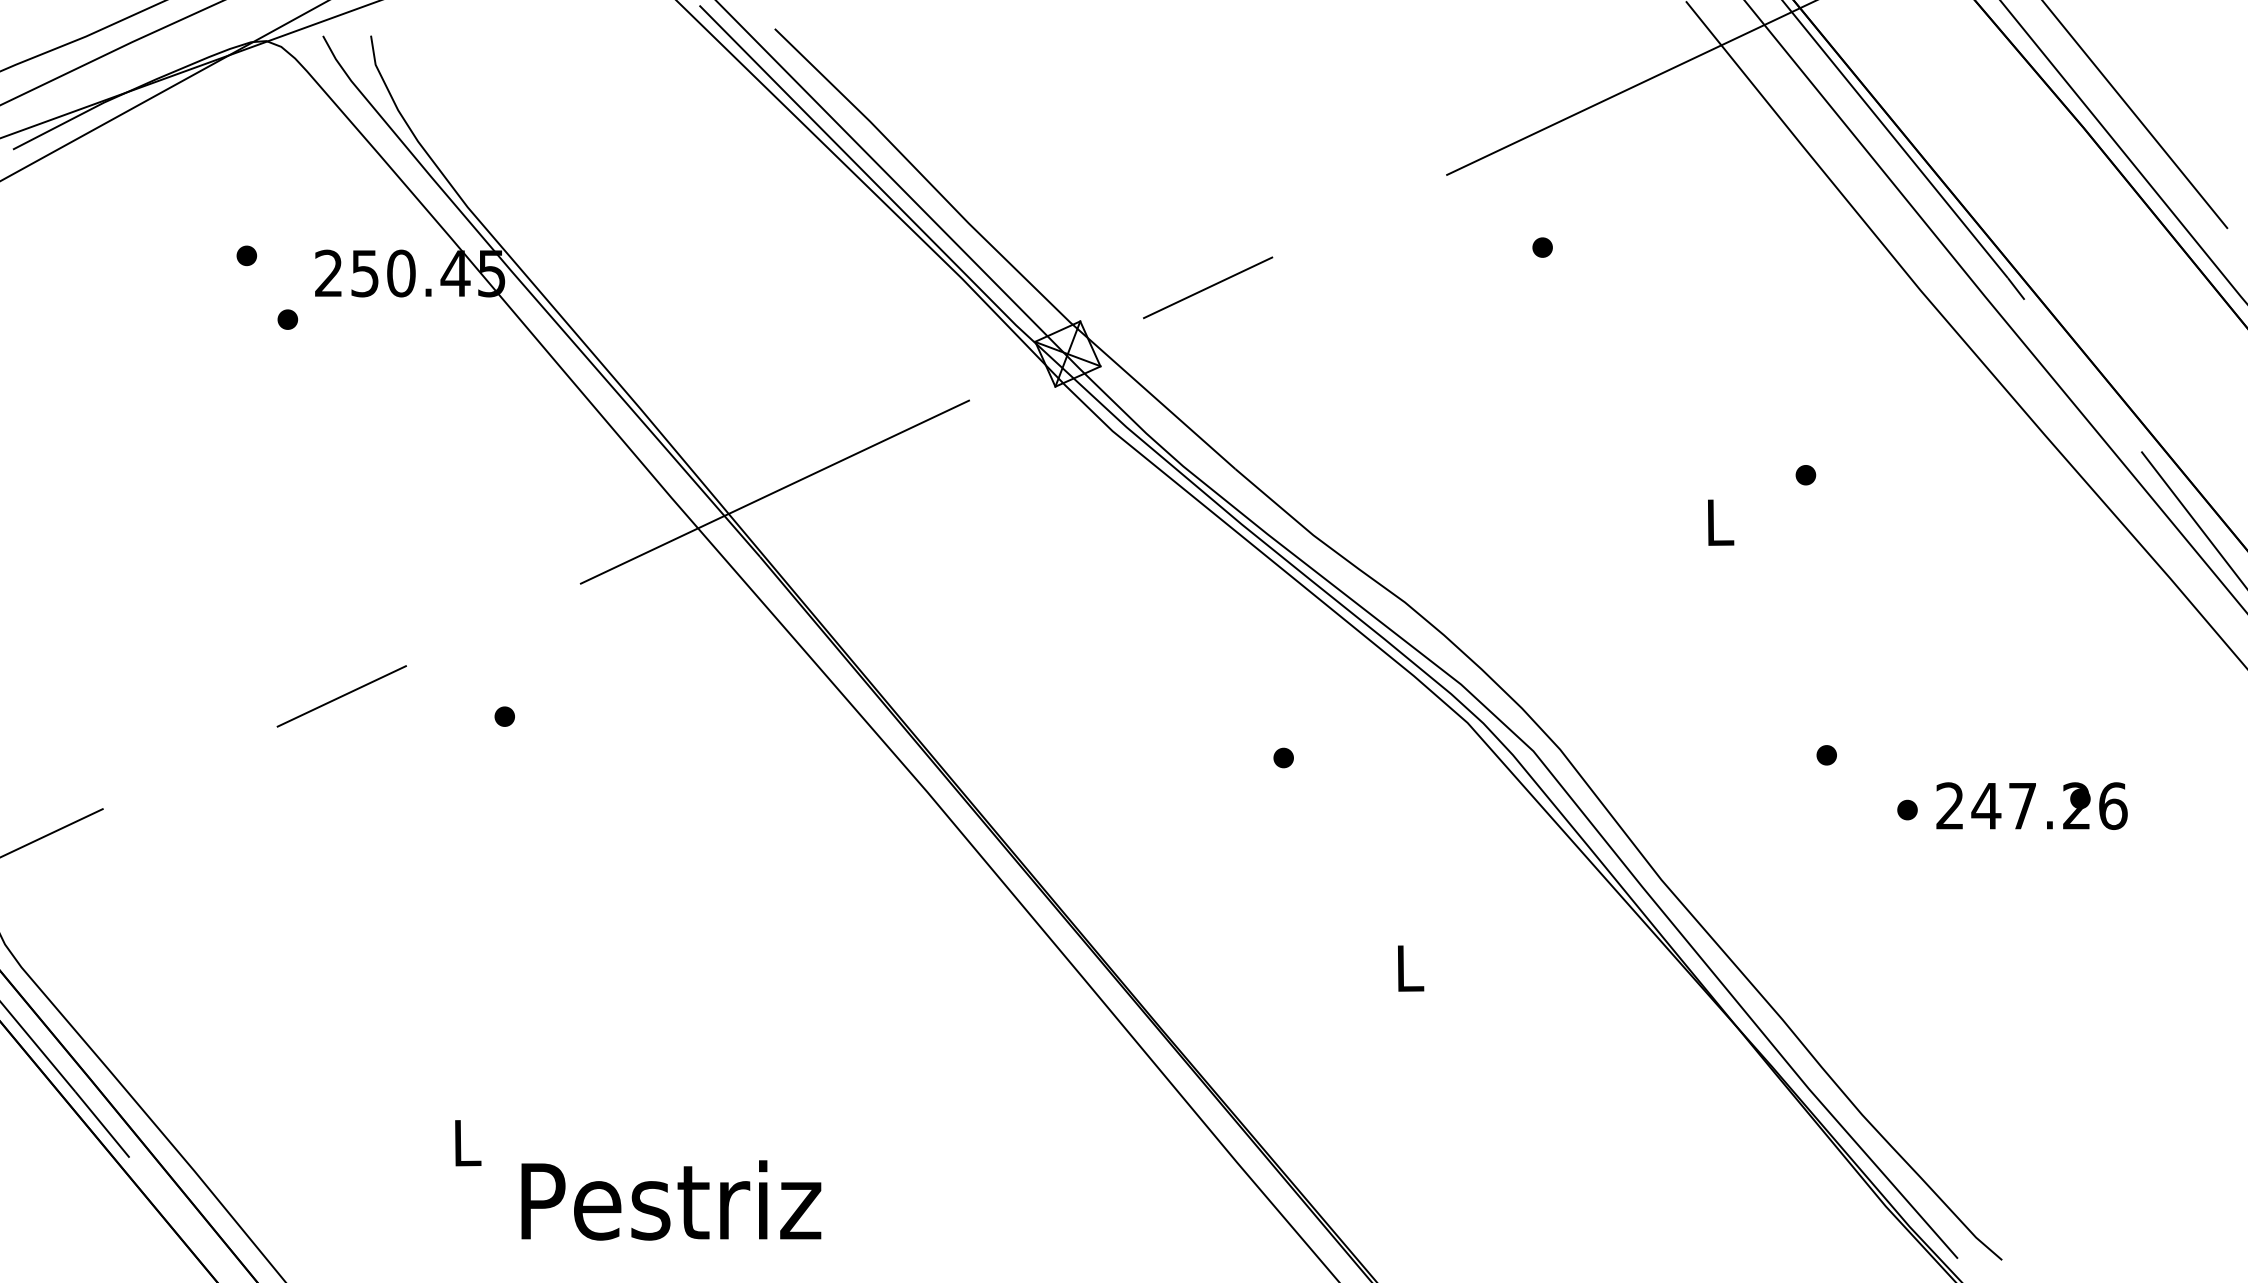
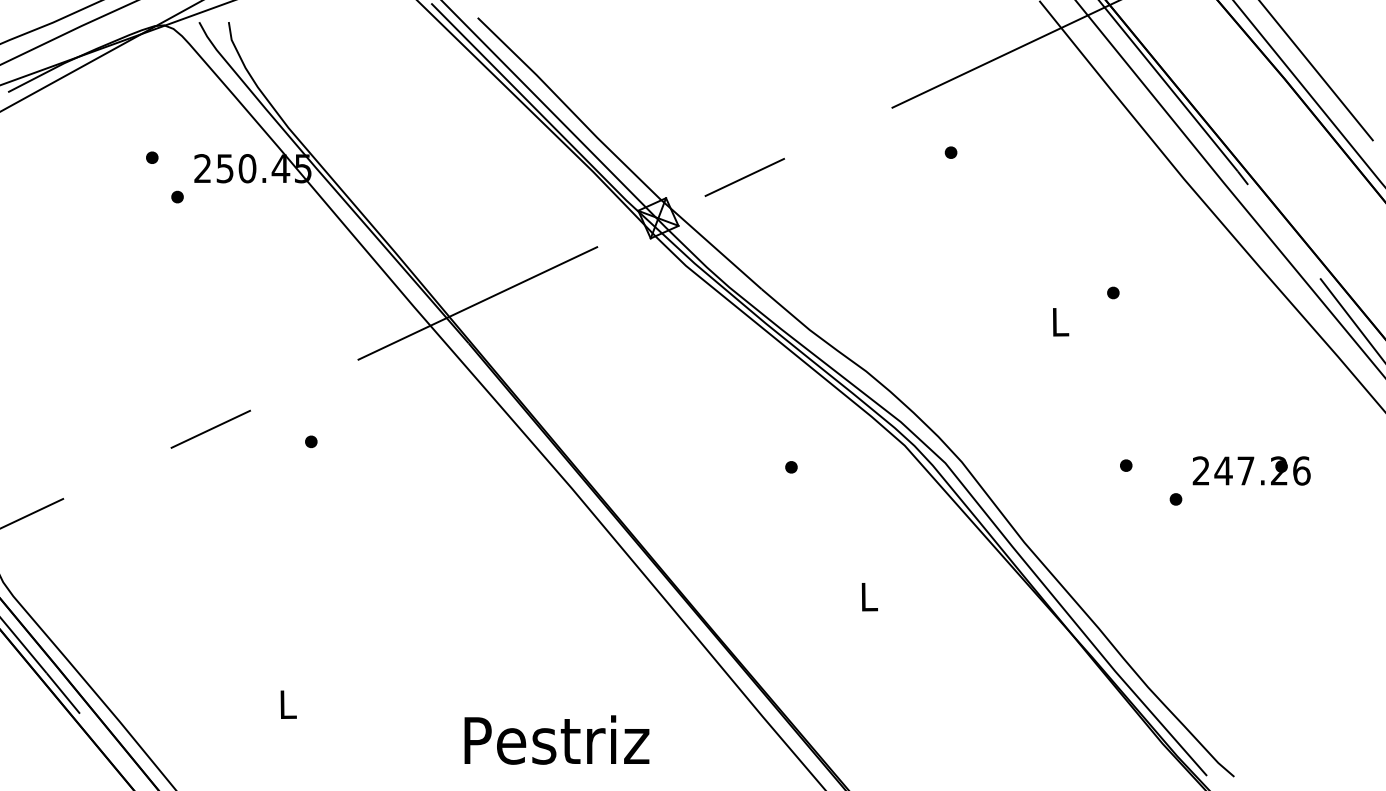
text: (2031, 805) -> (1251, 470), moved
text: (670, 1199) -> (556, 739), moved

